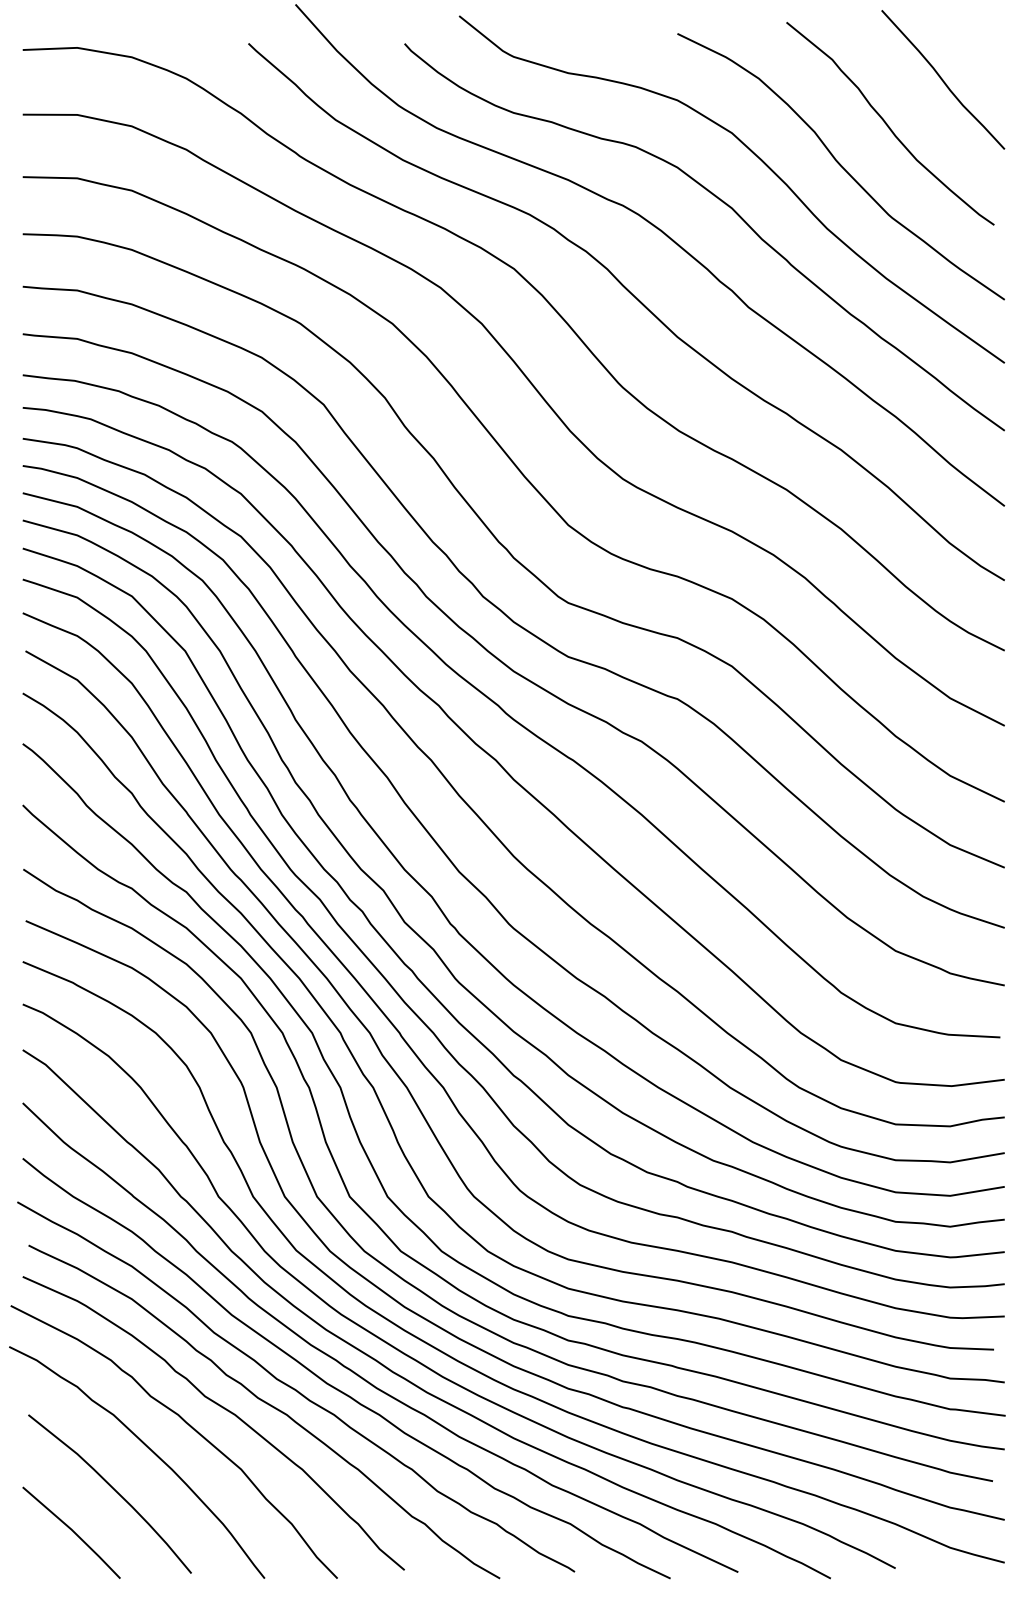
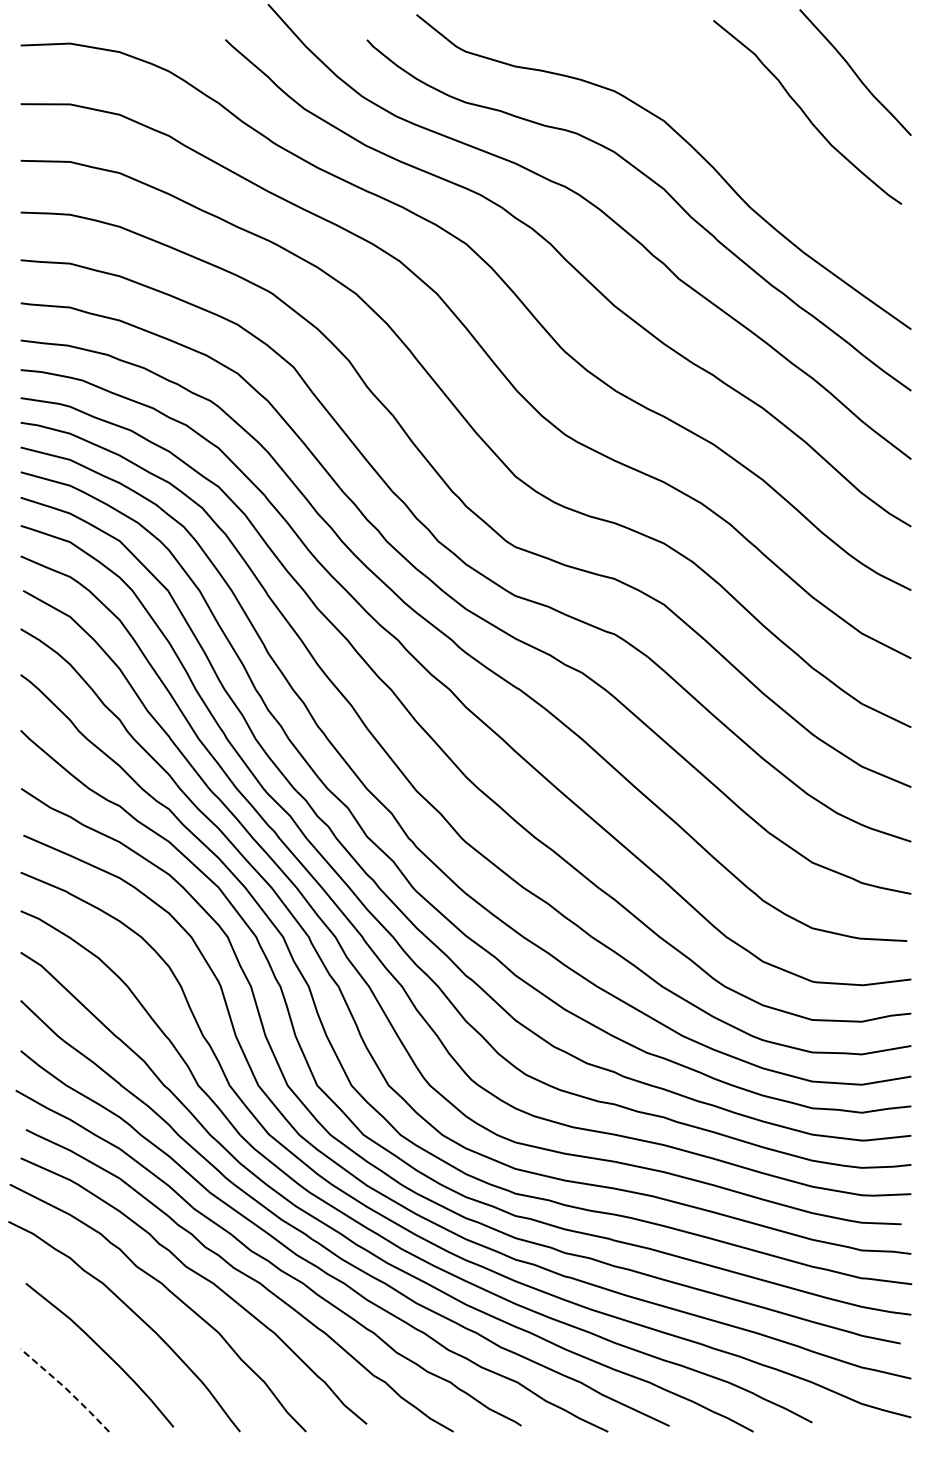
curve: (840, 166) -> (762, 151), removed
line: (73, 1530) -> (66, 1388), solid -> dashed

